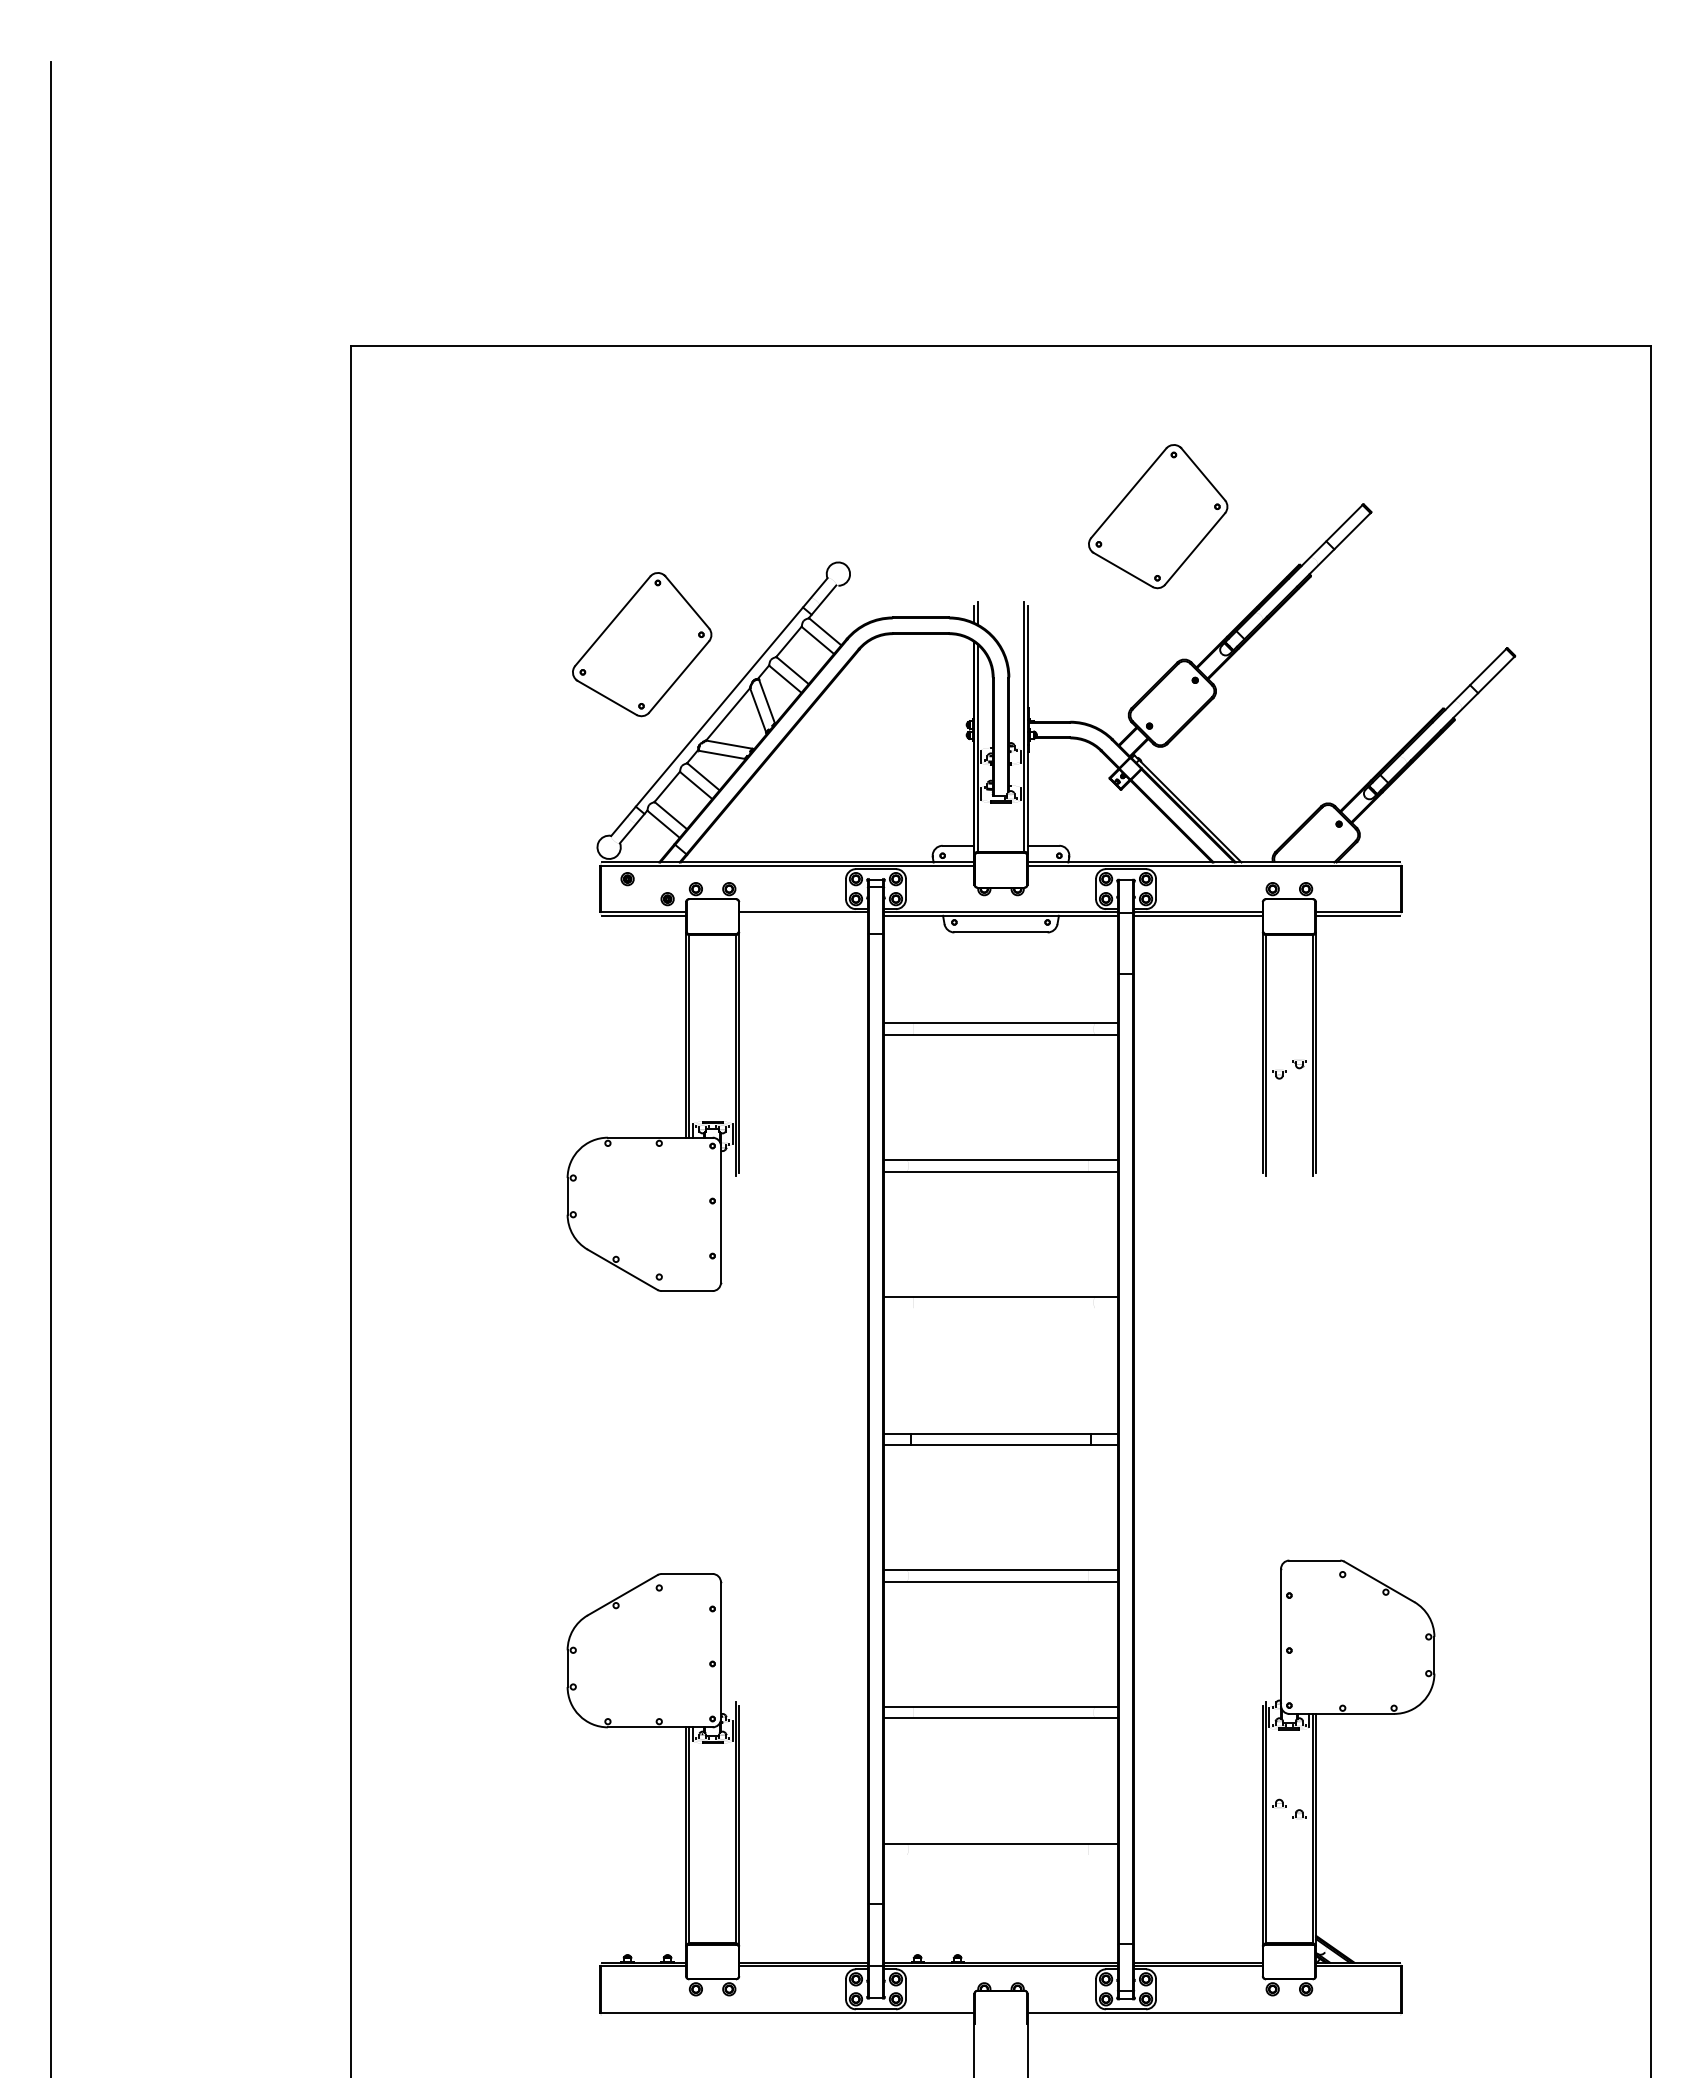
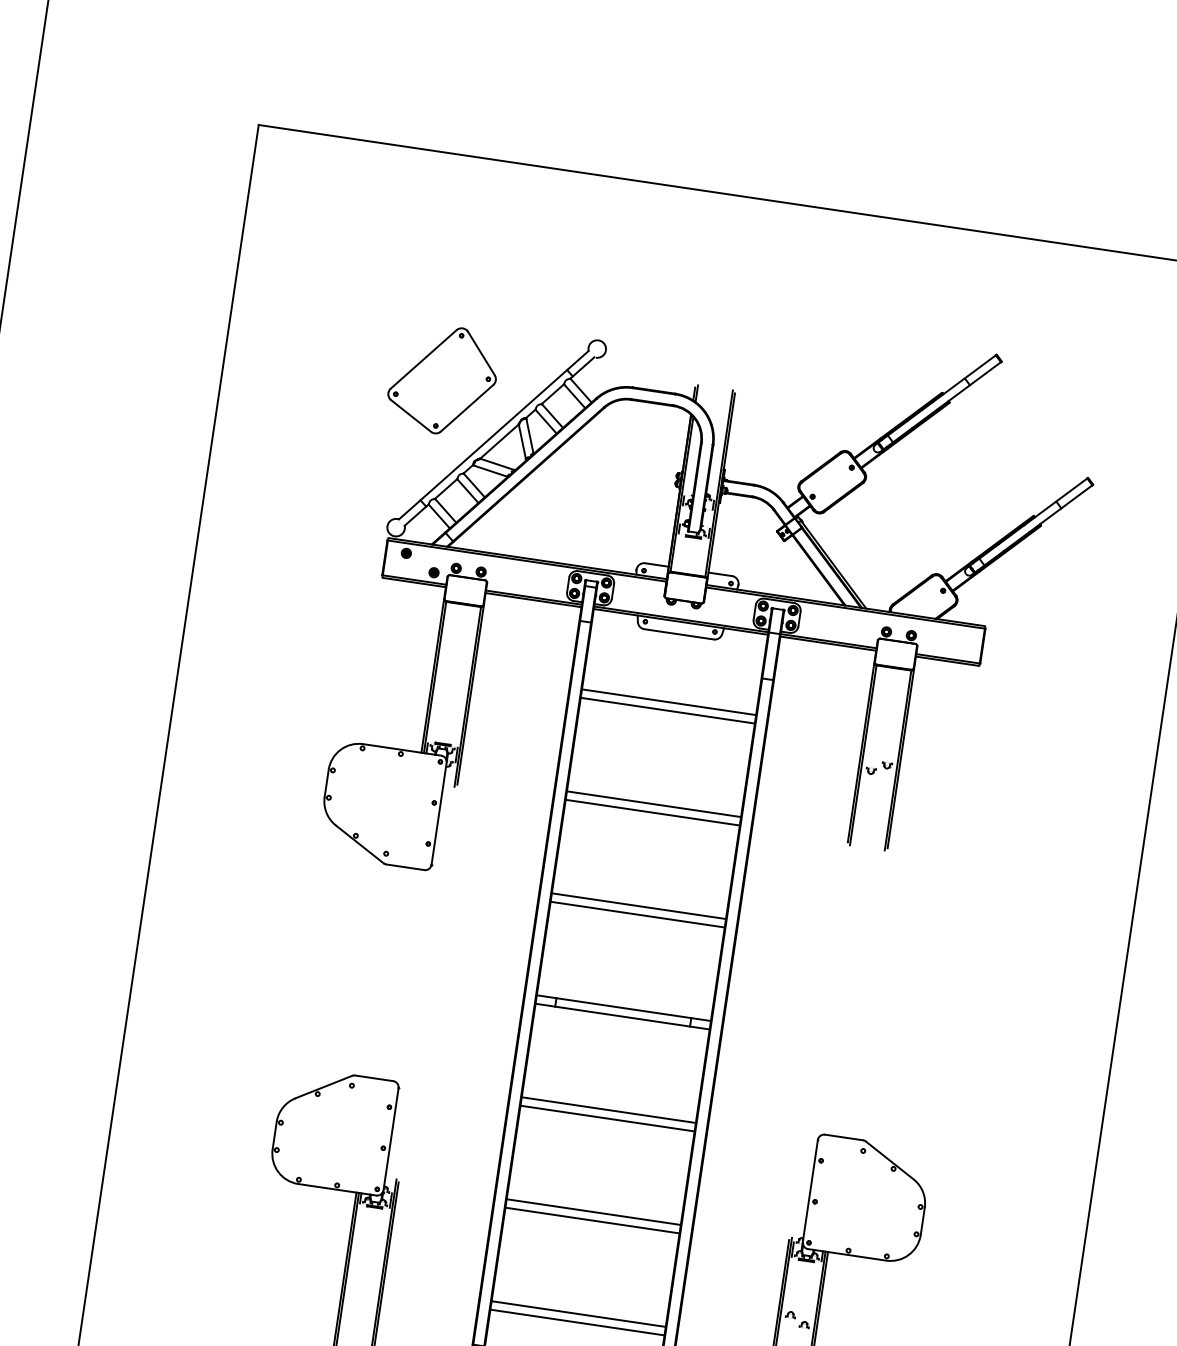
part: (1158, 516) -> (842, 341), removed
line: (803, 915) -> (533, 599), added
line: (1000, 1308) -> (637, 914), added
line: (1000, 1854) -> (577, 1322), added

